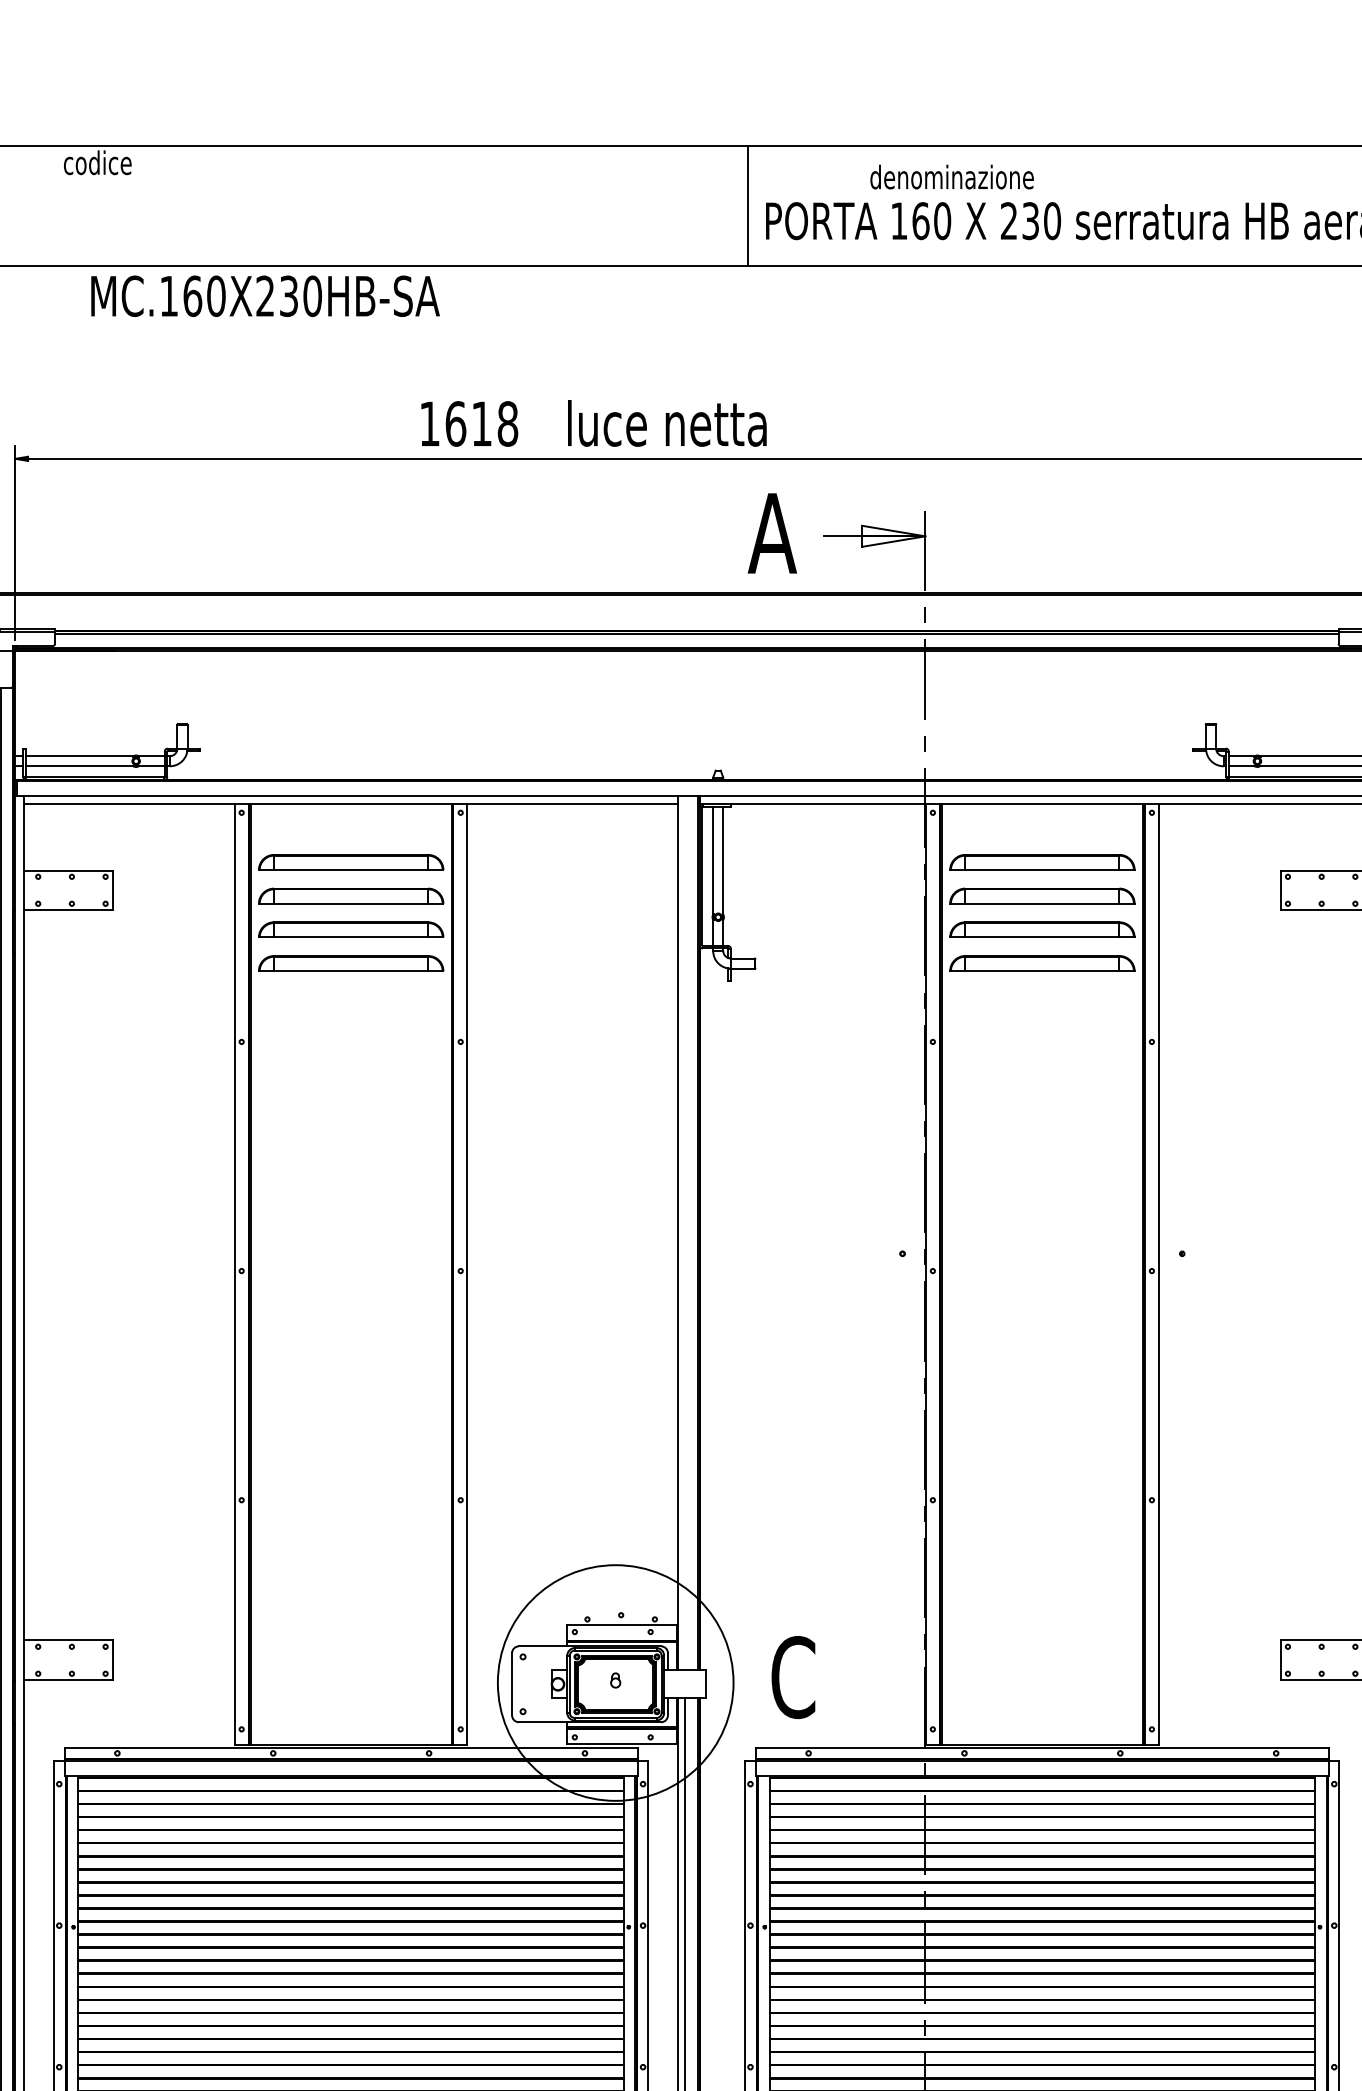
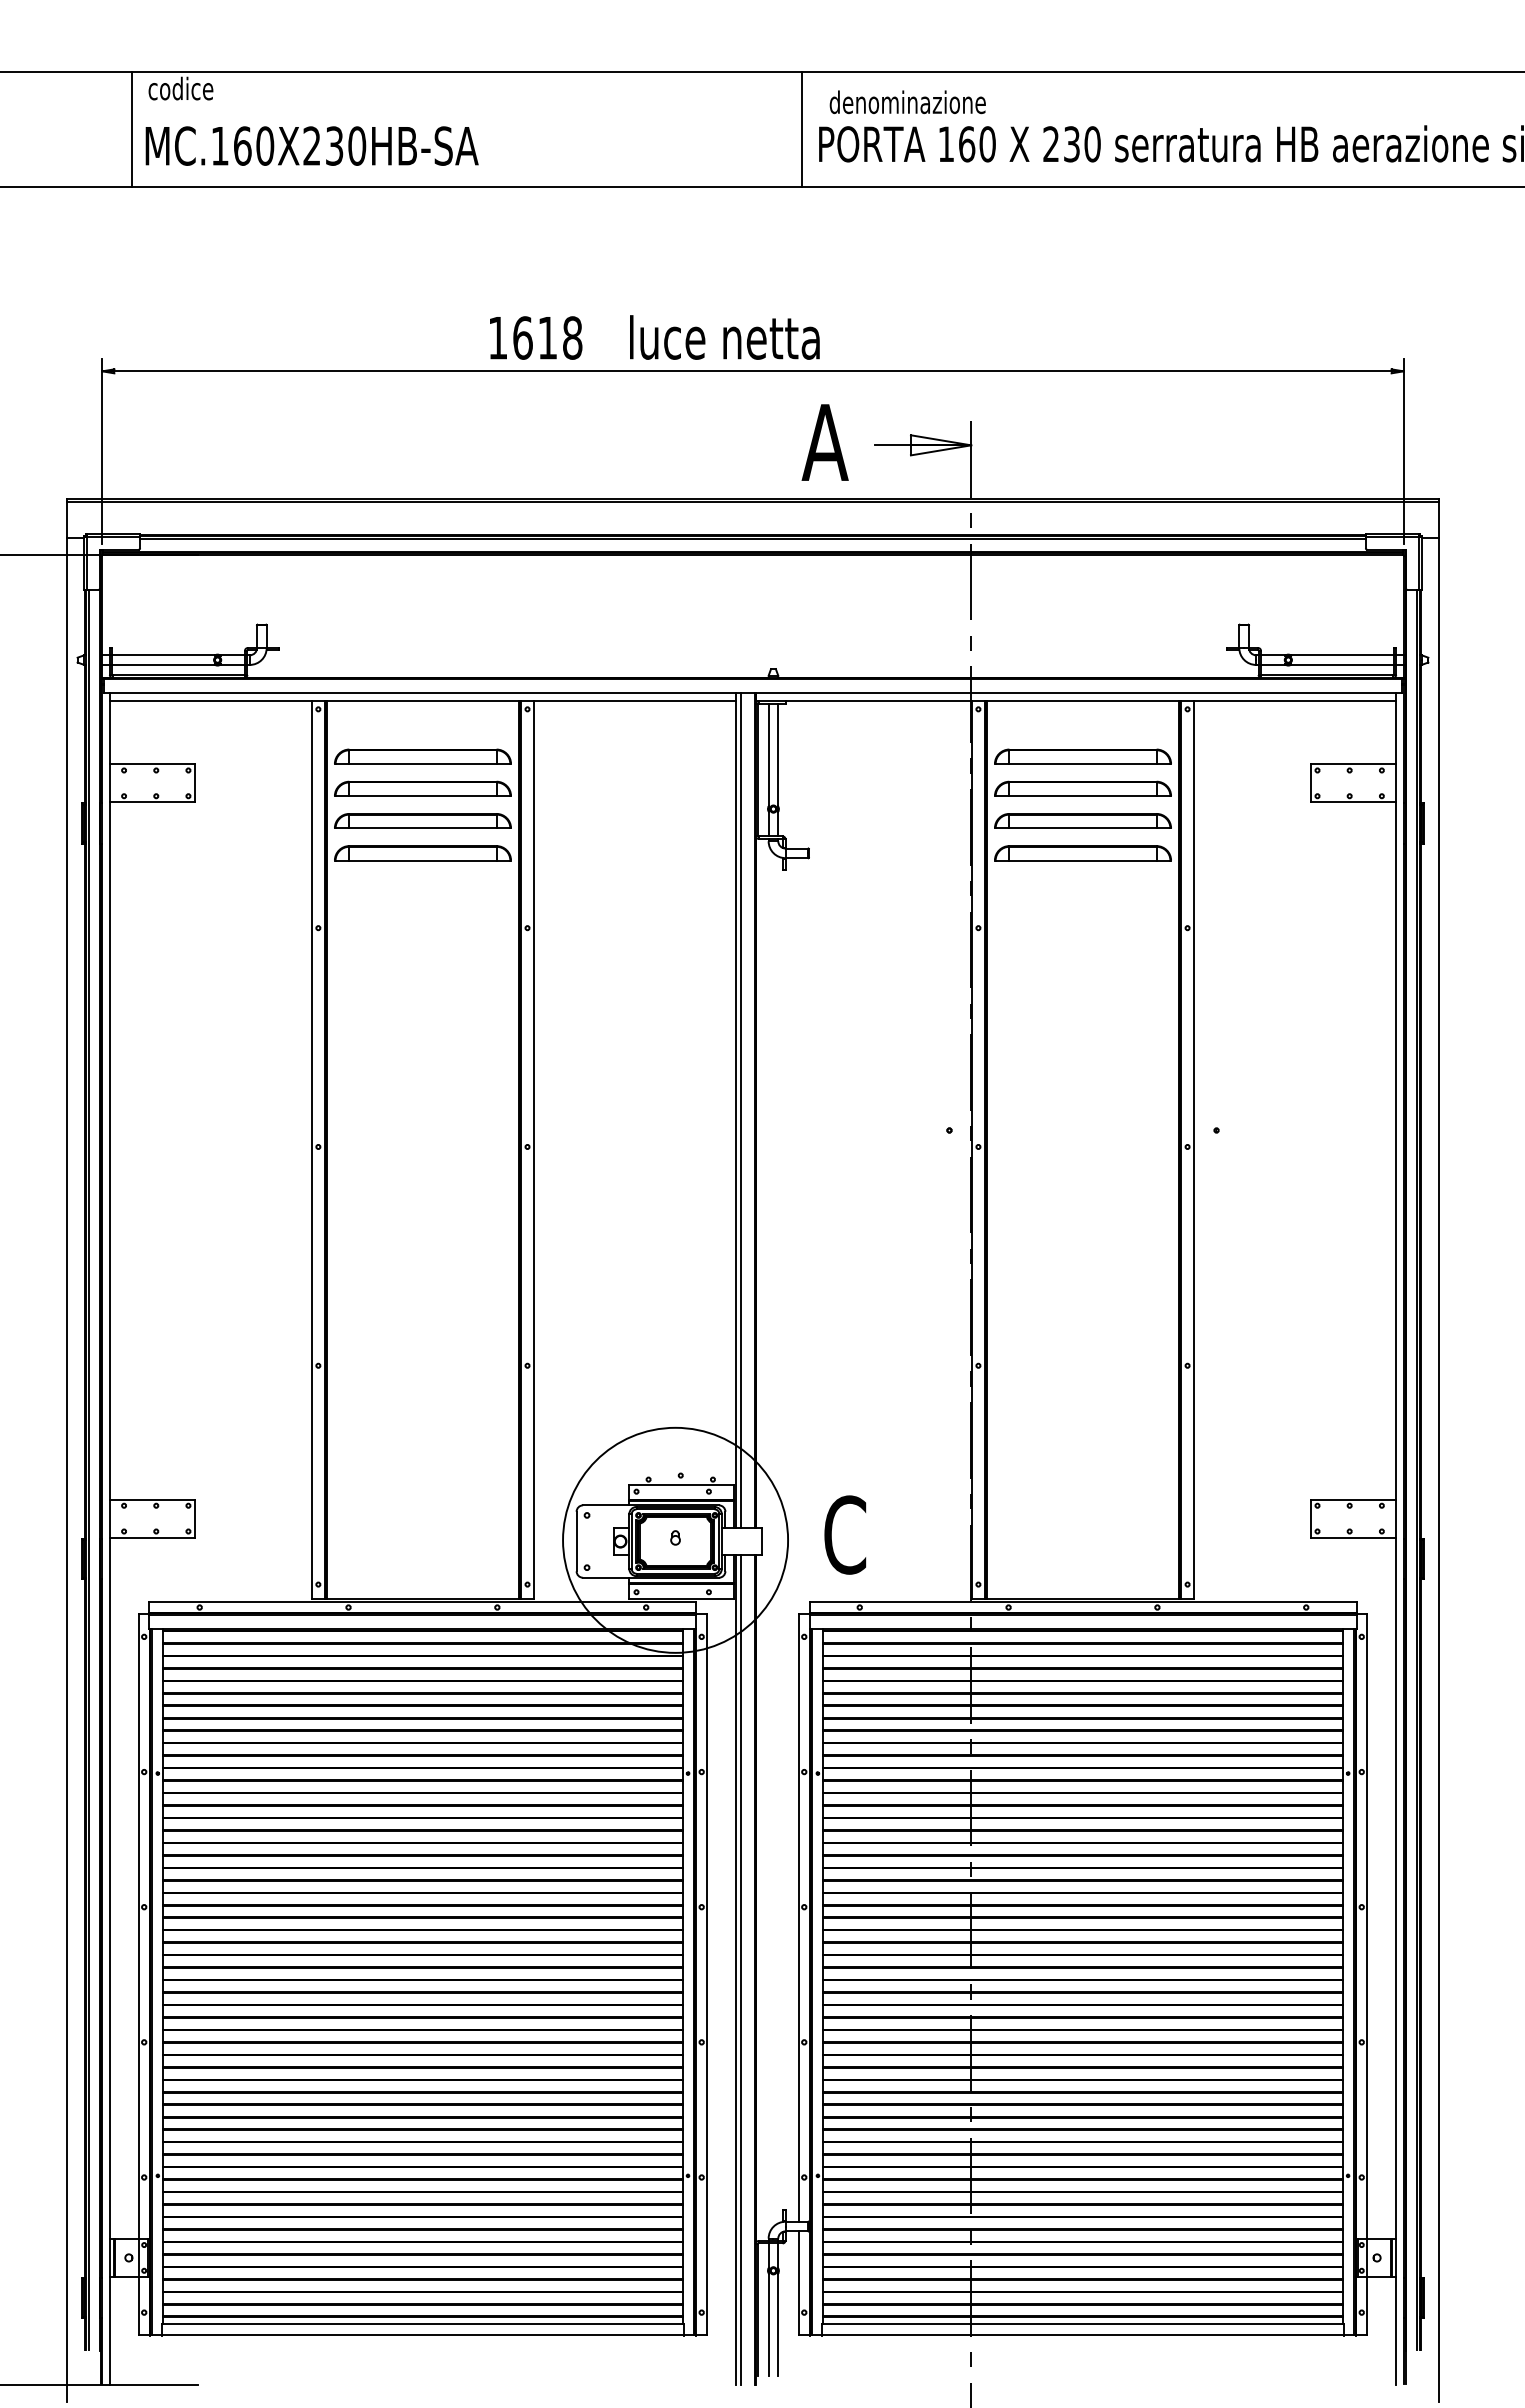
text: (951, 177) -> (907, 102), moved
line: (47, 205) -> (132, 129), added
text: (264, 295) -> (311, 145), moved
line: (684, 1232) -> (741, 1110), added

